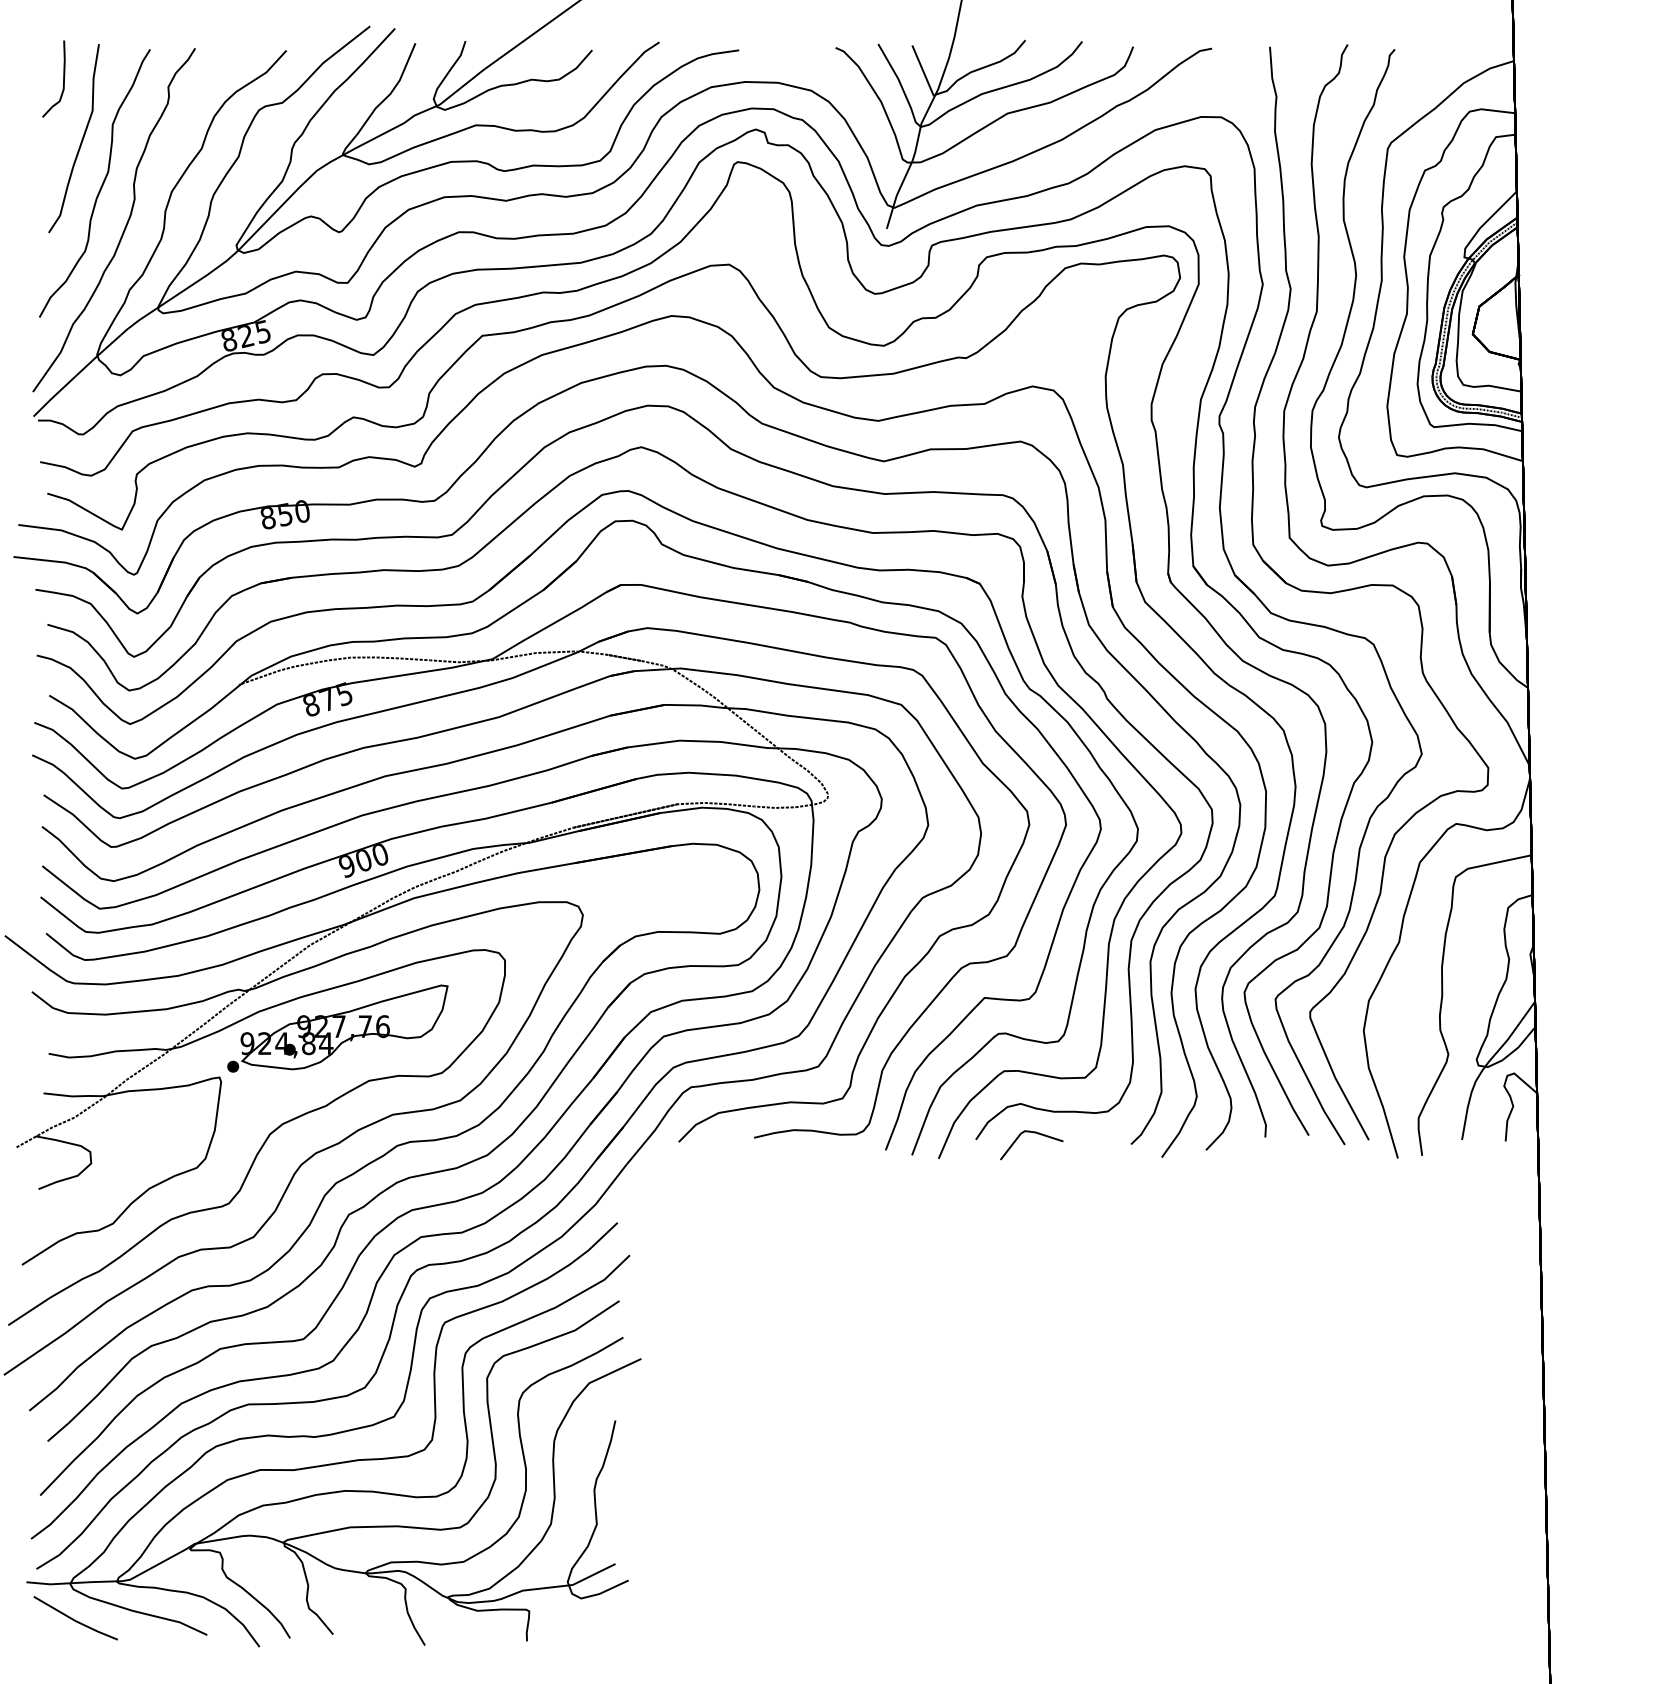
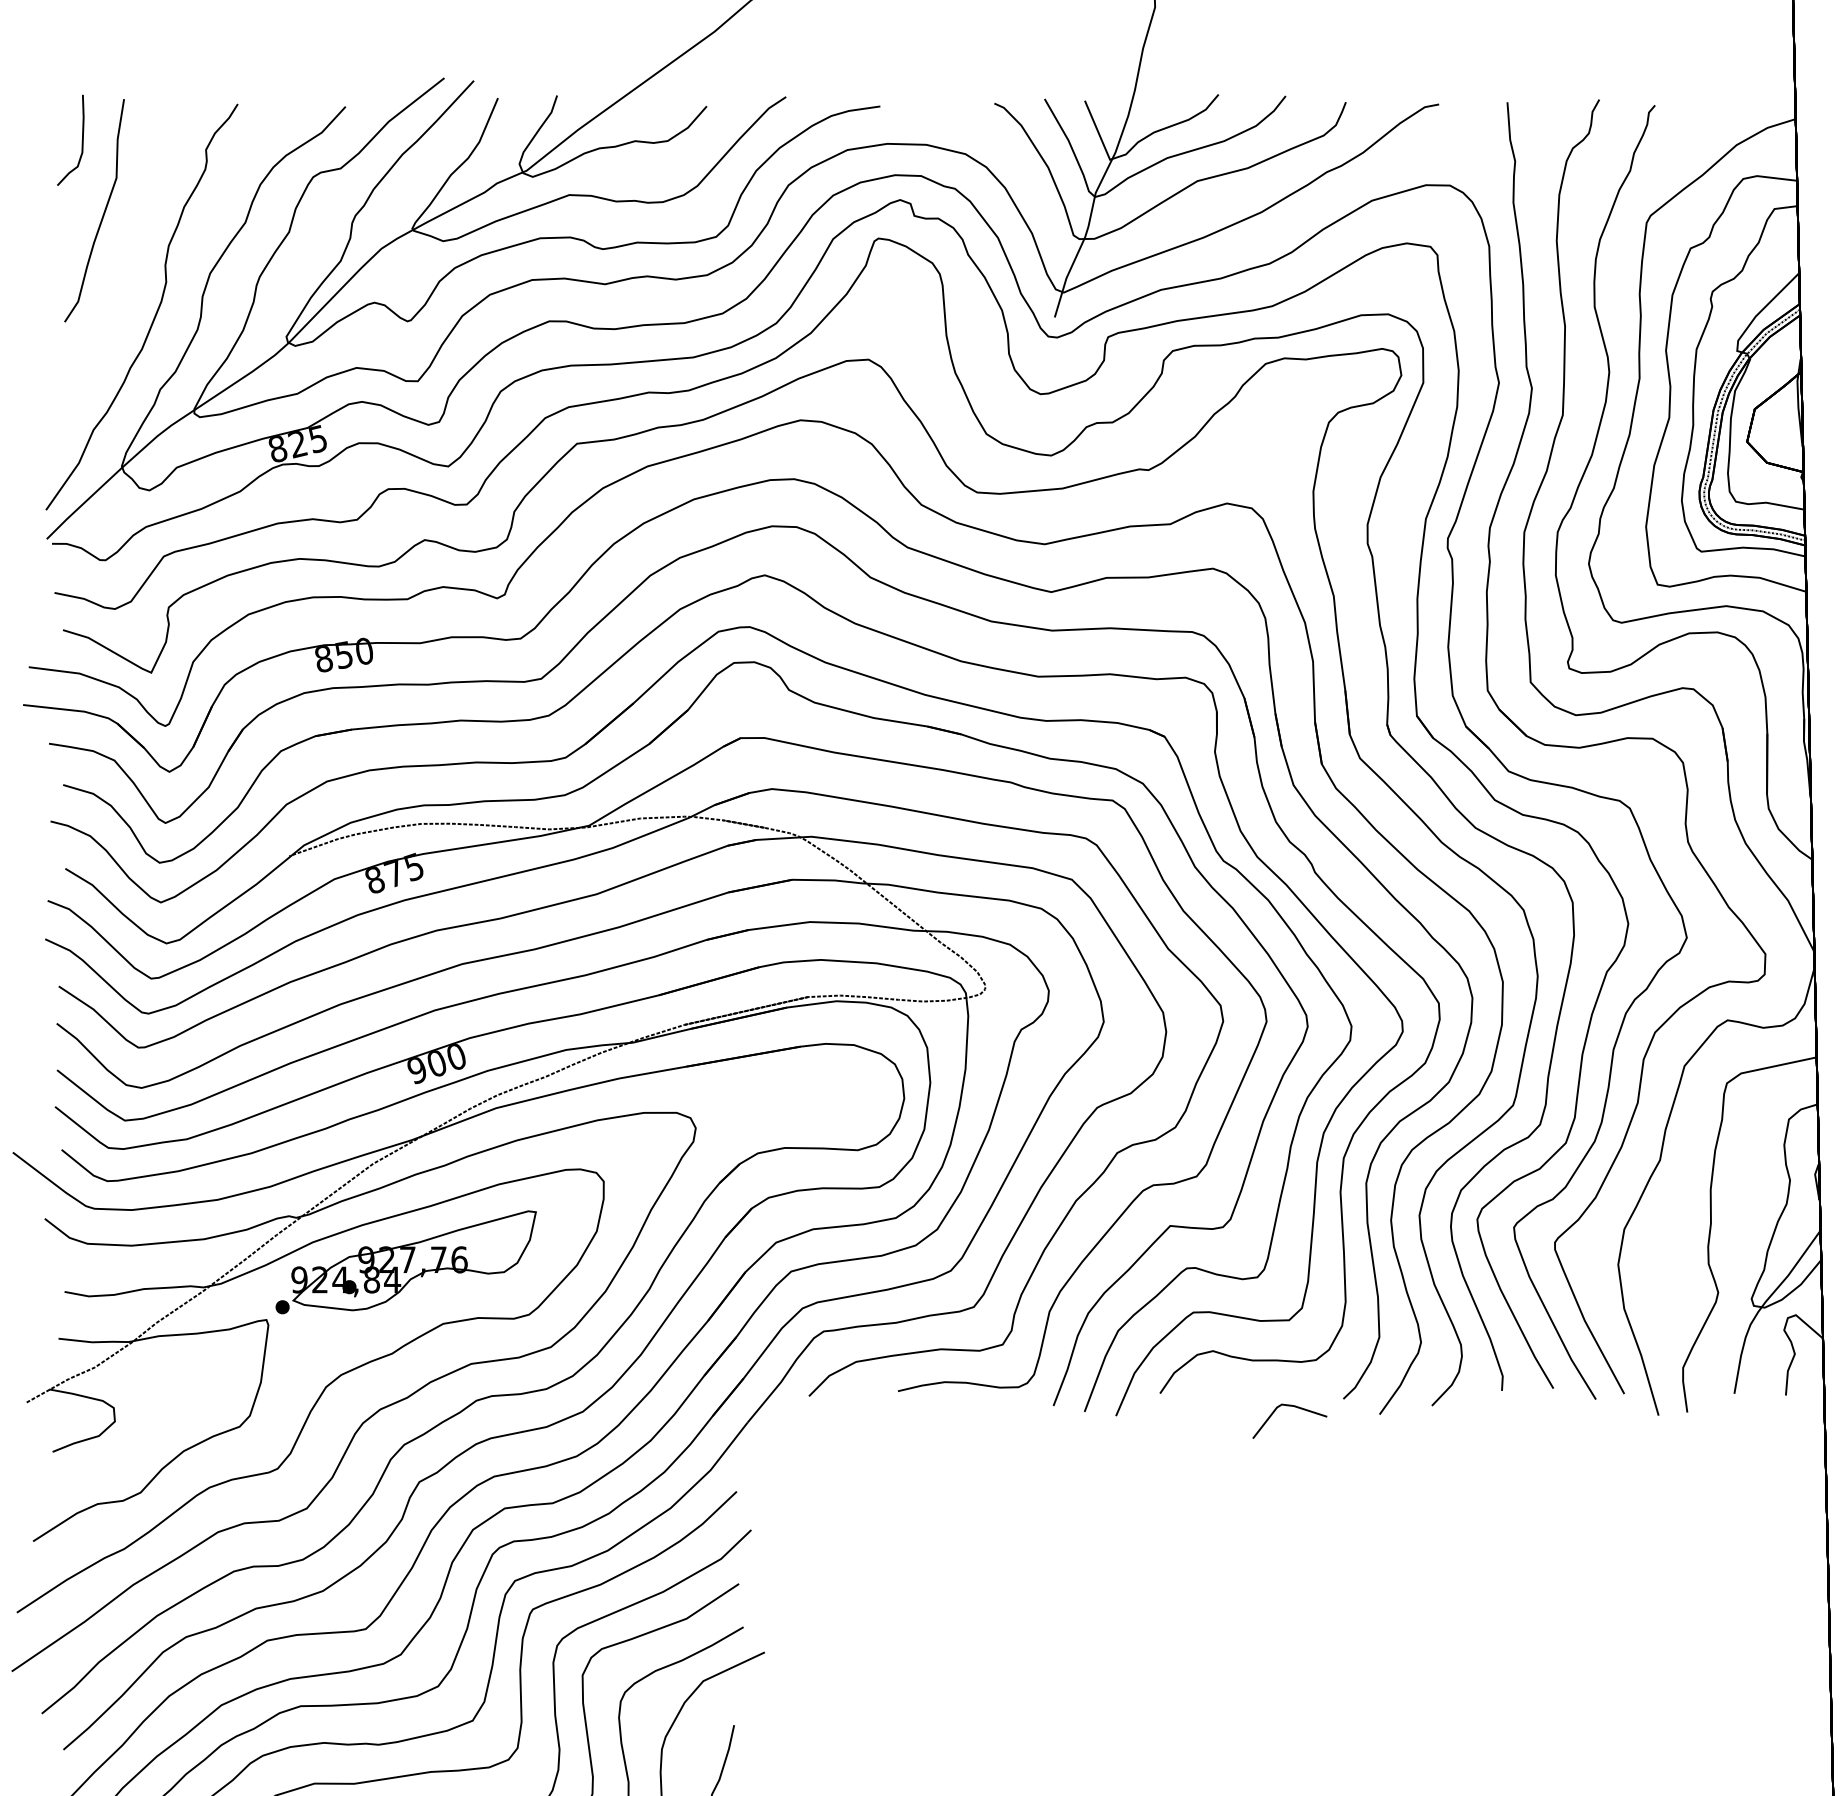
curve: (101, 184) -> (127, 264), removed
line: (1033, 1133) -> (1291, 1407), moved

